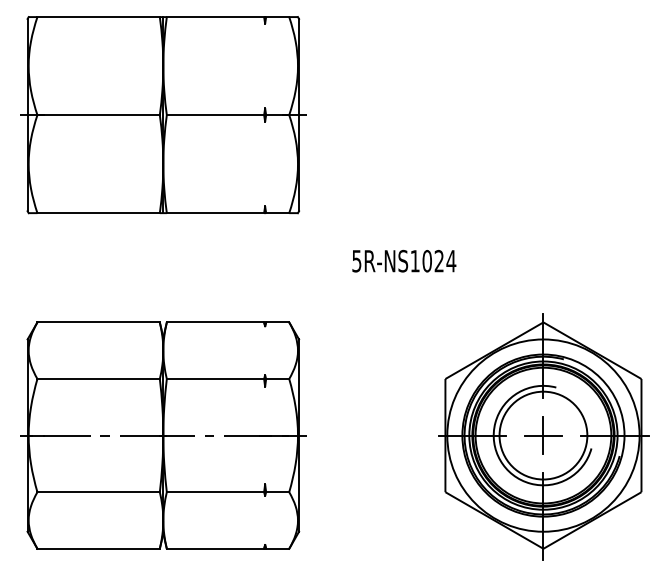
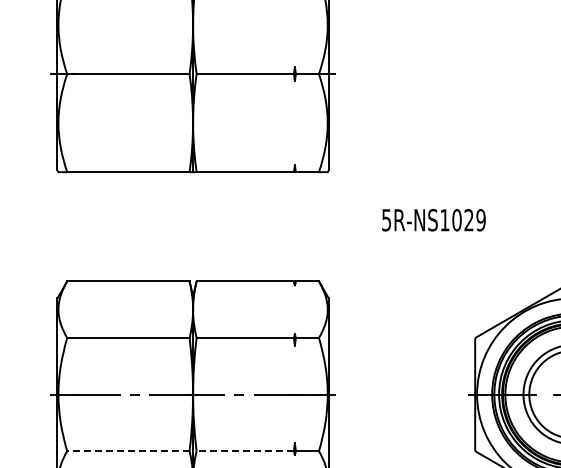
text: (451, 261) -> (481, 220), 5R-NS1024 -> 5R-NS1029
line: (98, 492) -> (128, 451), solid -> dashed
line: (215, 492) -> (245, 451), solid -> dashed

